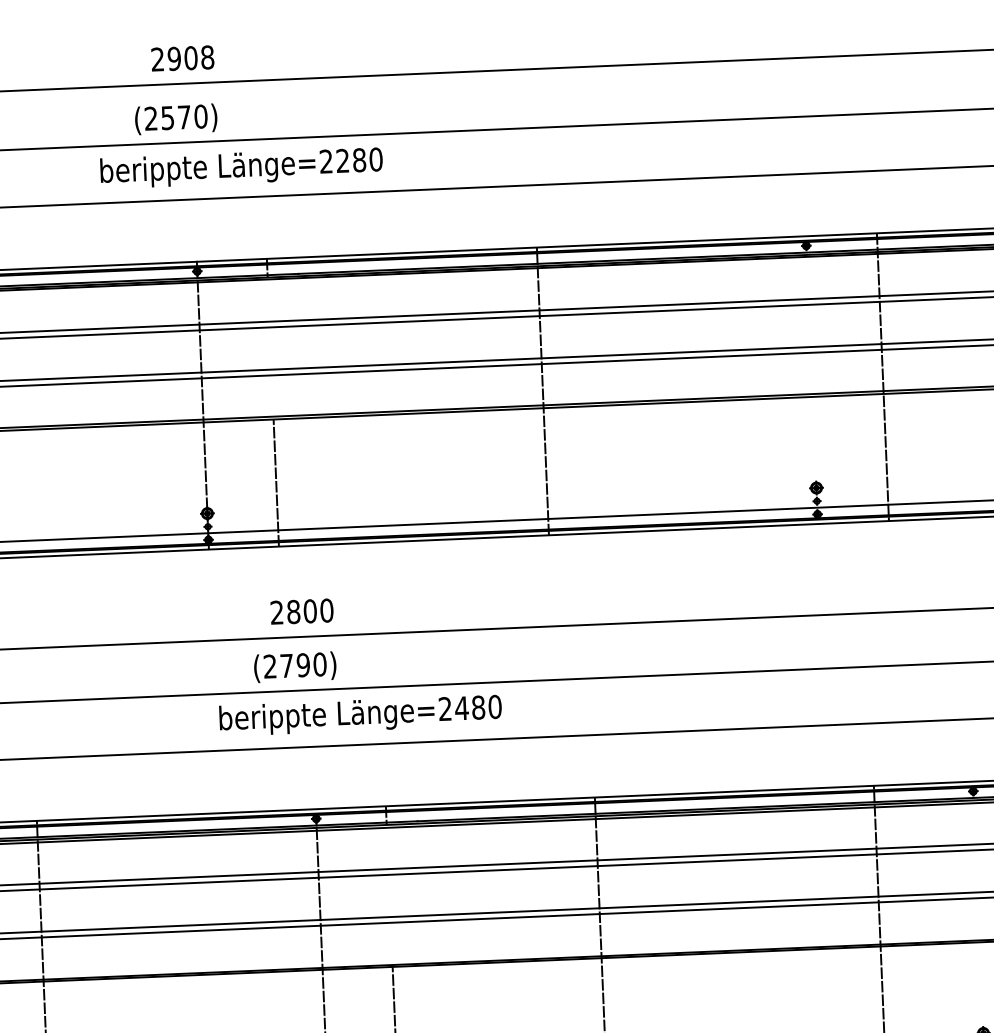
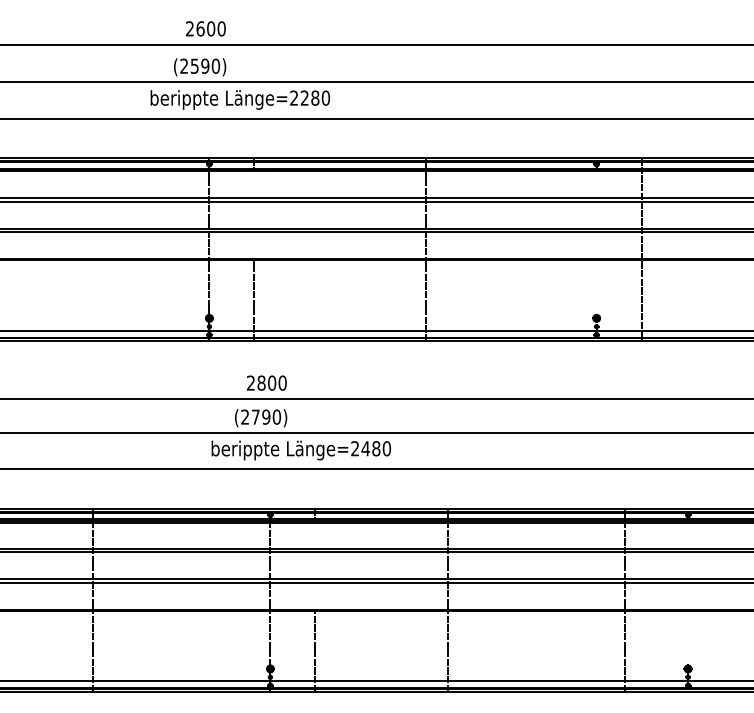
text: (190, 57) -> (210, 28), 2908 -> 2600
text: (184, 116) -> (205, 65), 2570 -> 2590

